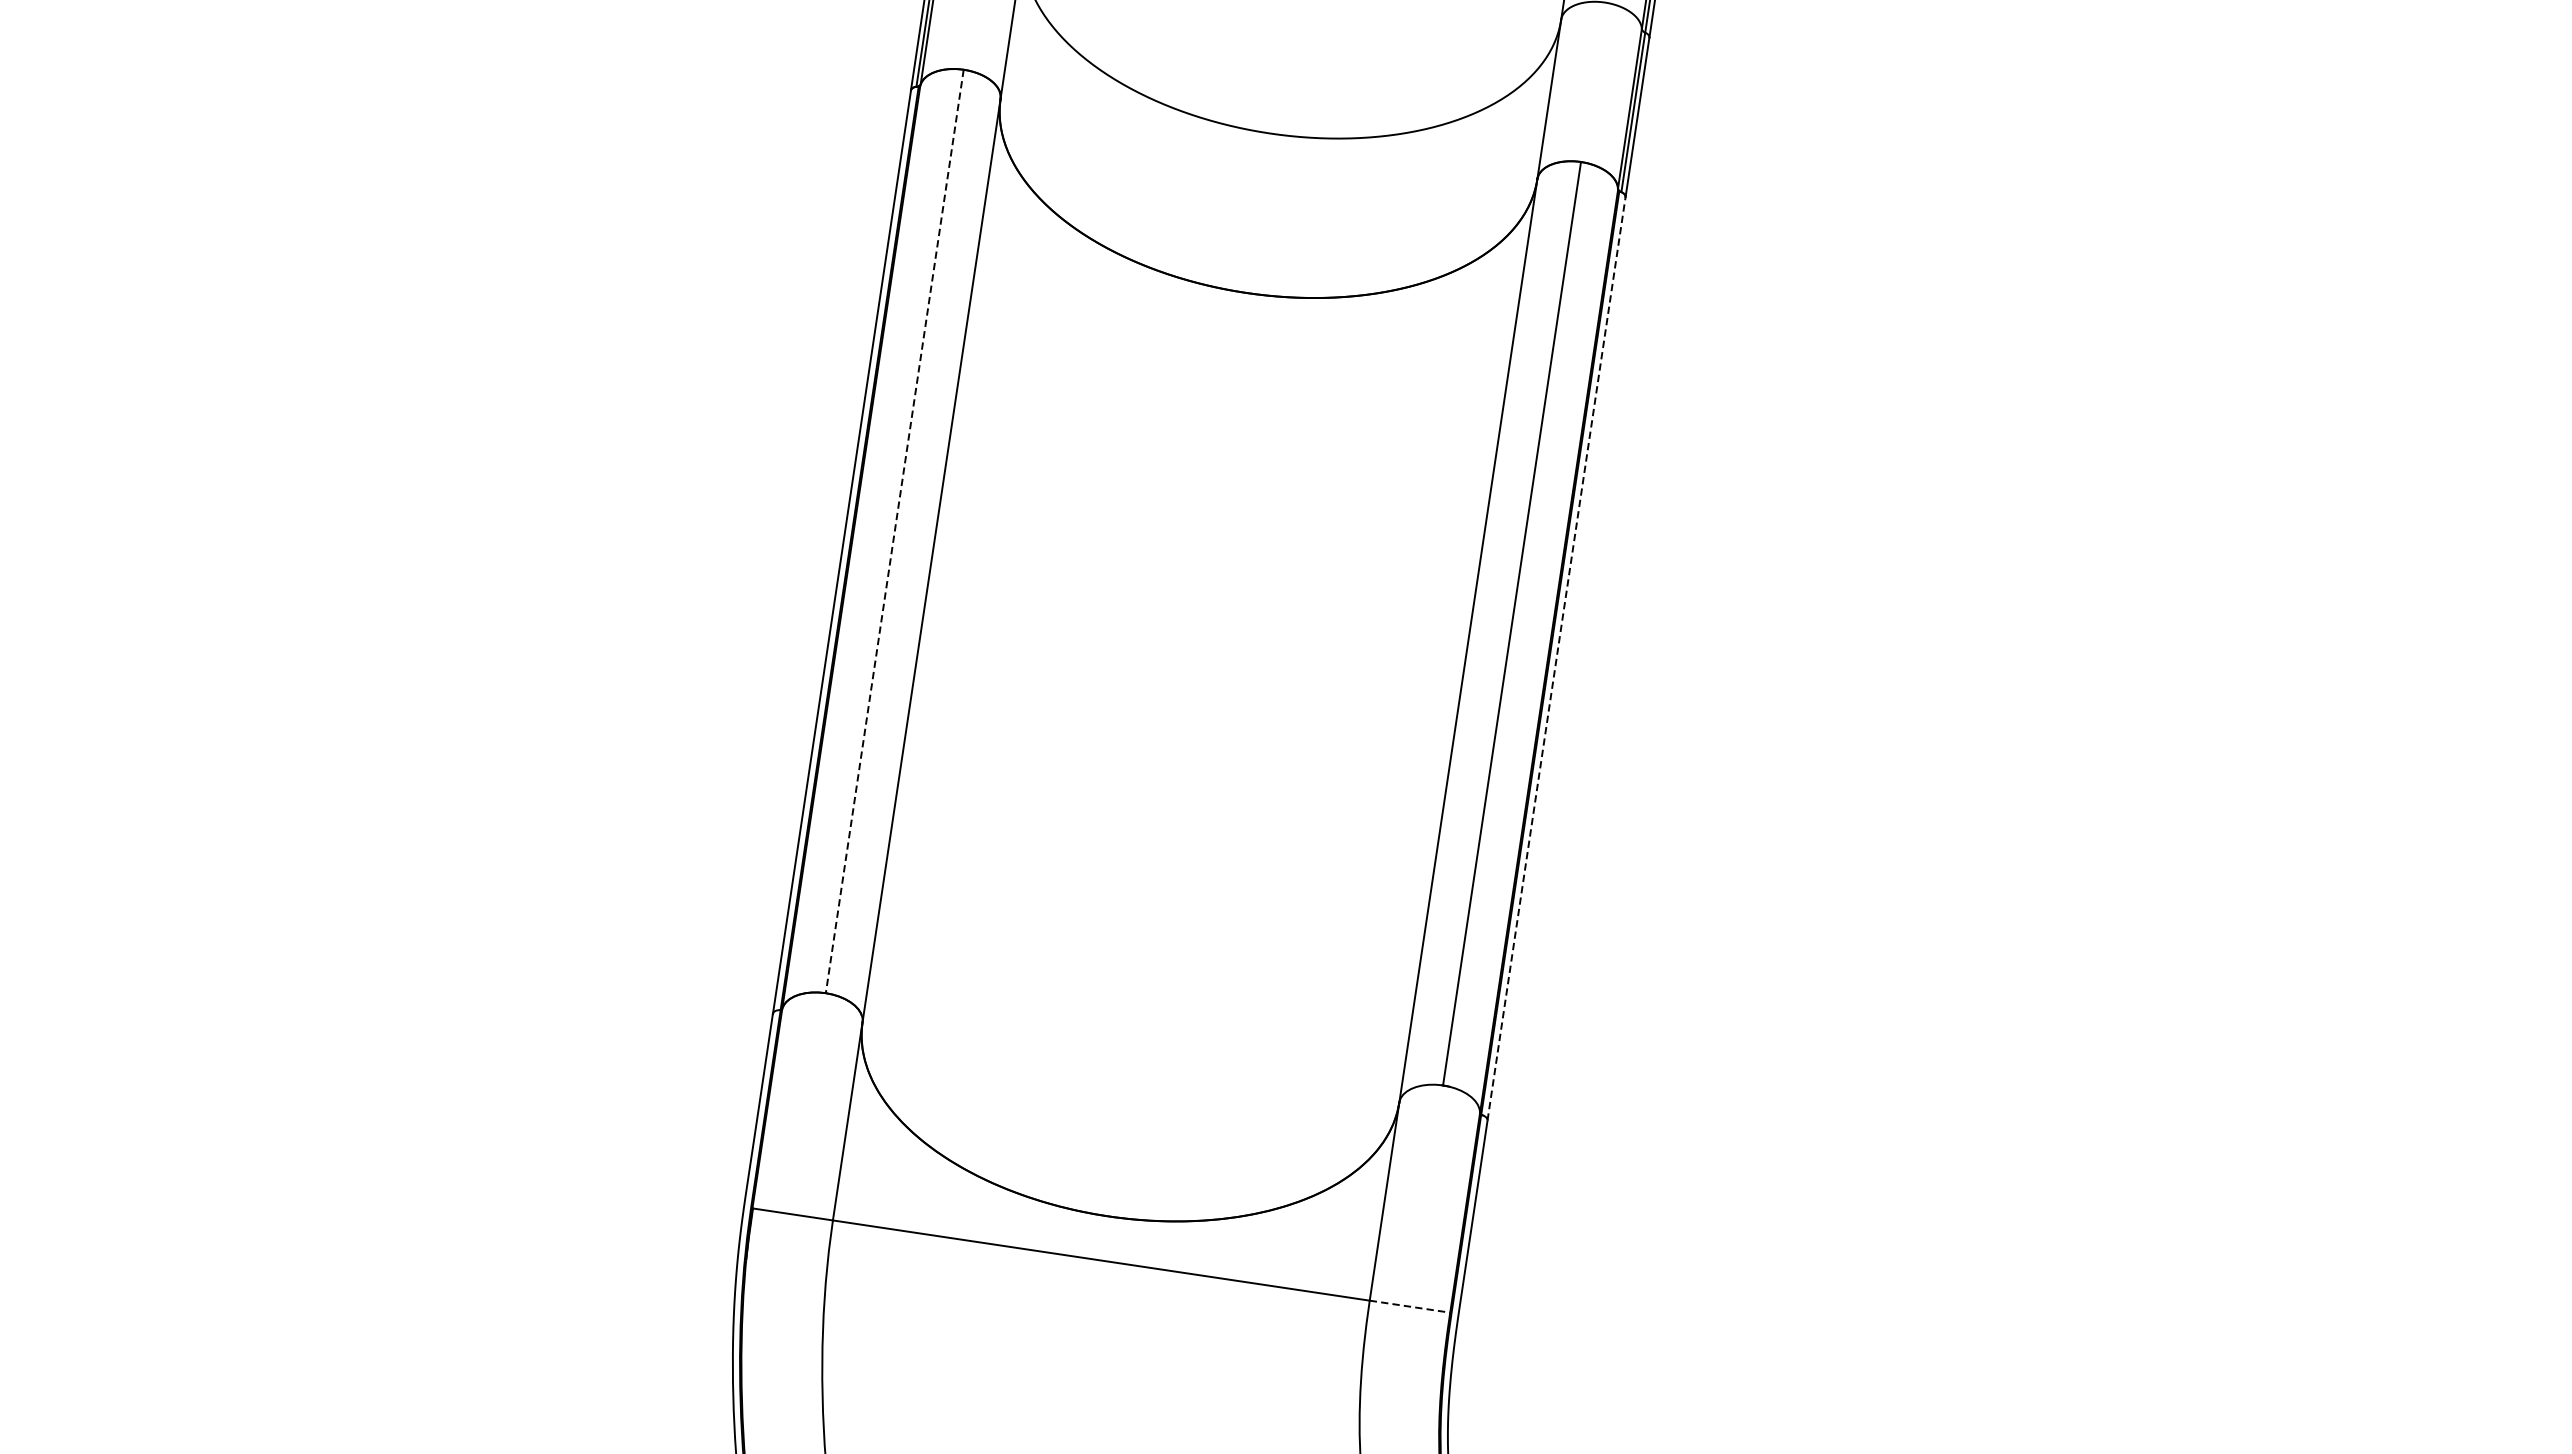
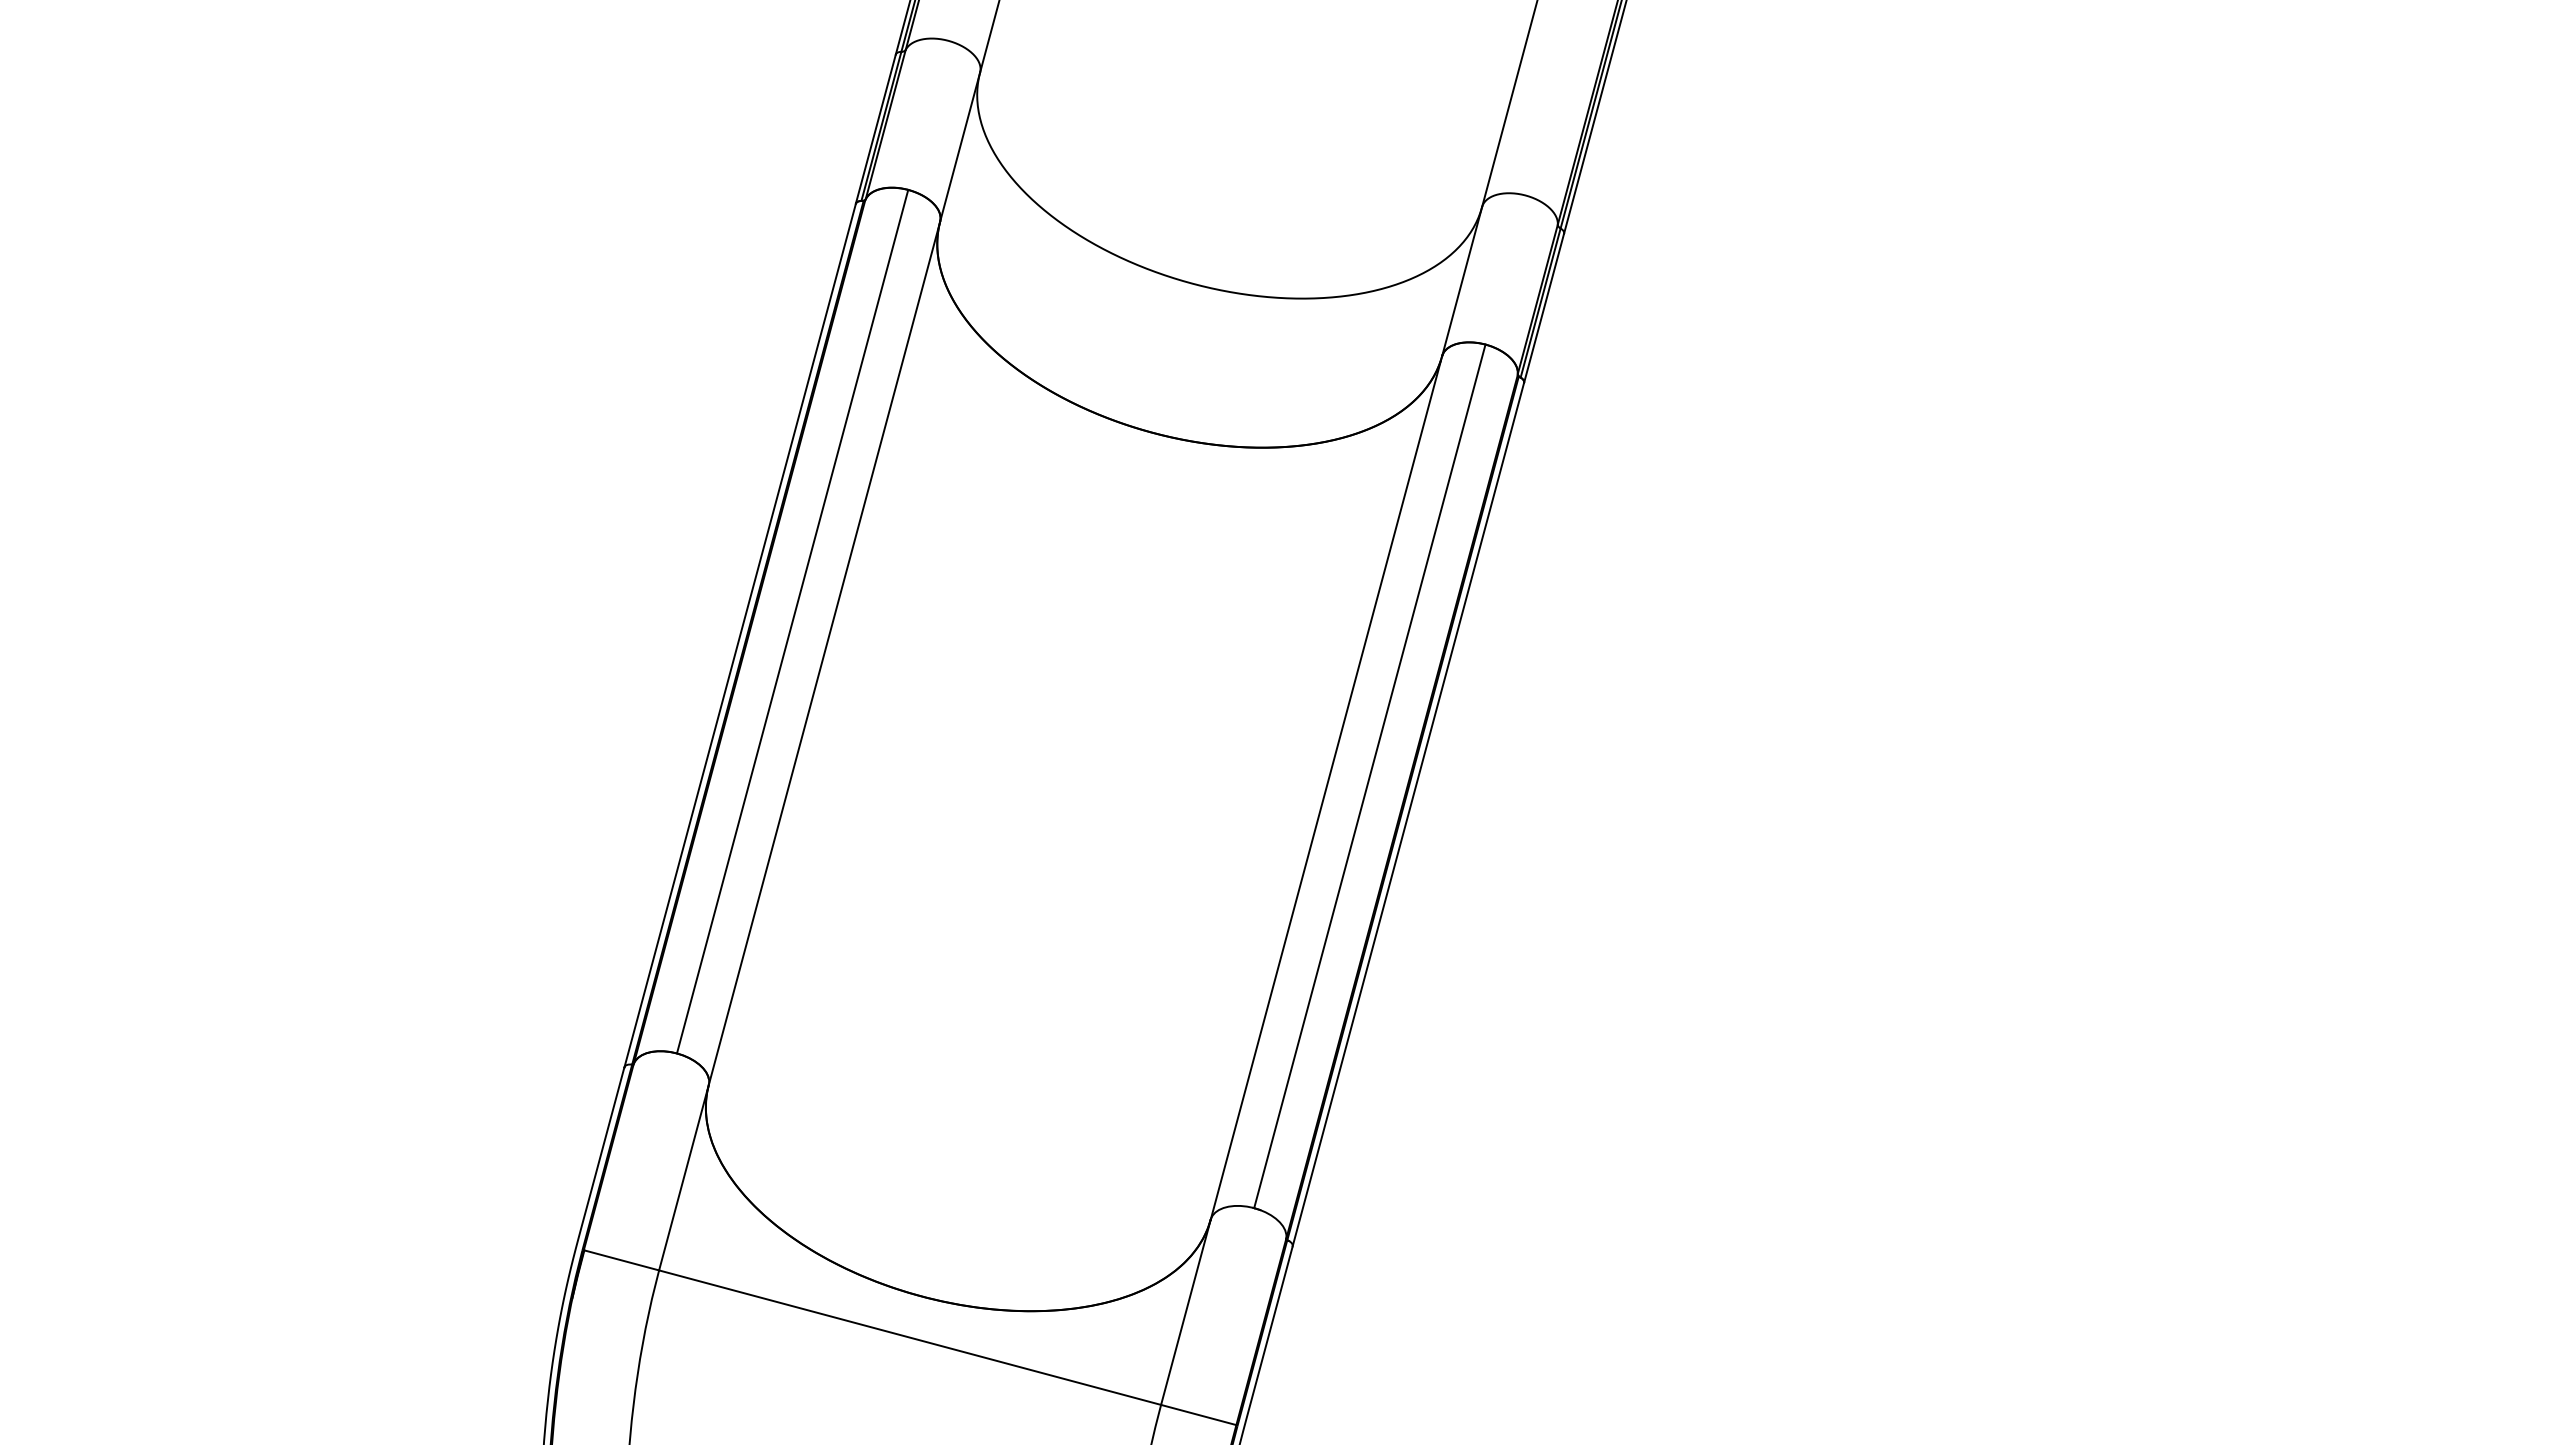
line: (894, 531) -> (792, 621), dashed -> solid
line: (1556, 658) -> (1408, 814), dashed -> solid
line: (1409, 1307) -> (1198, 1415), dashed -> solid

